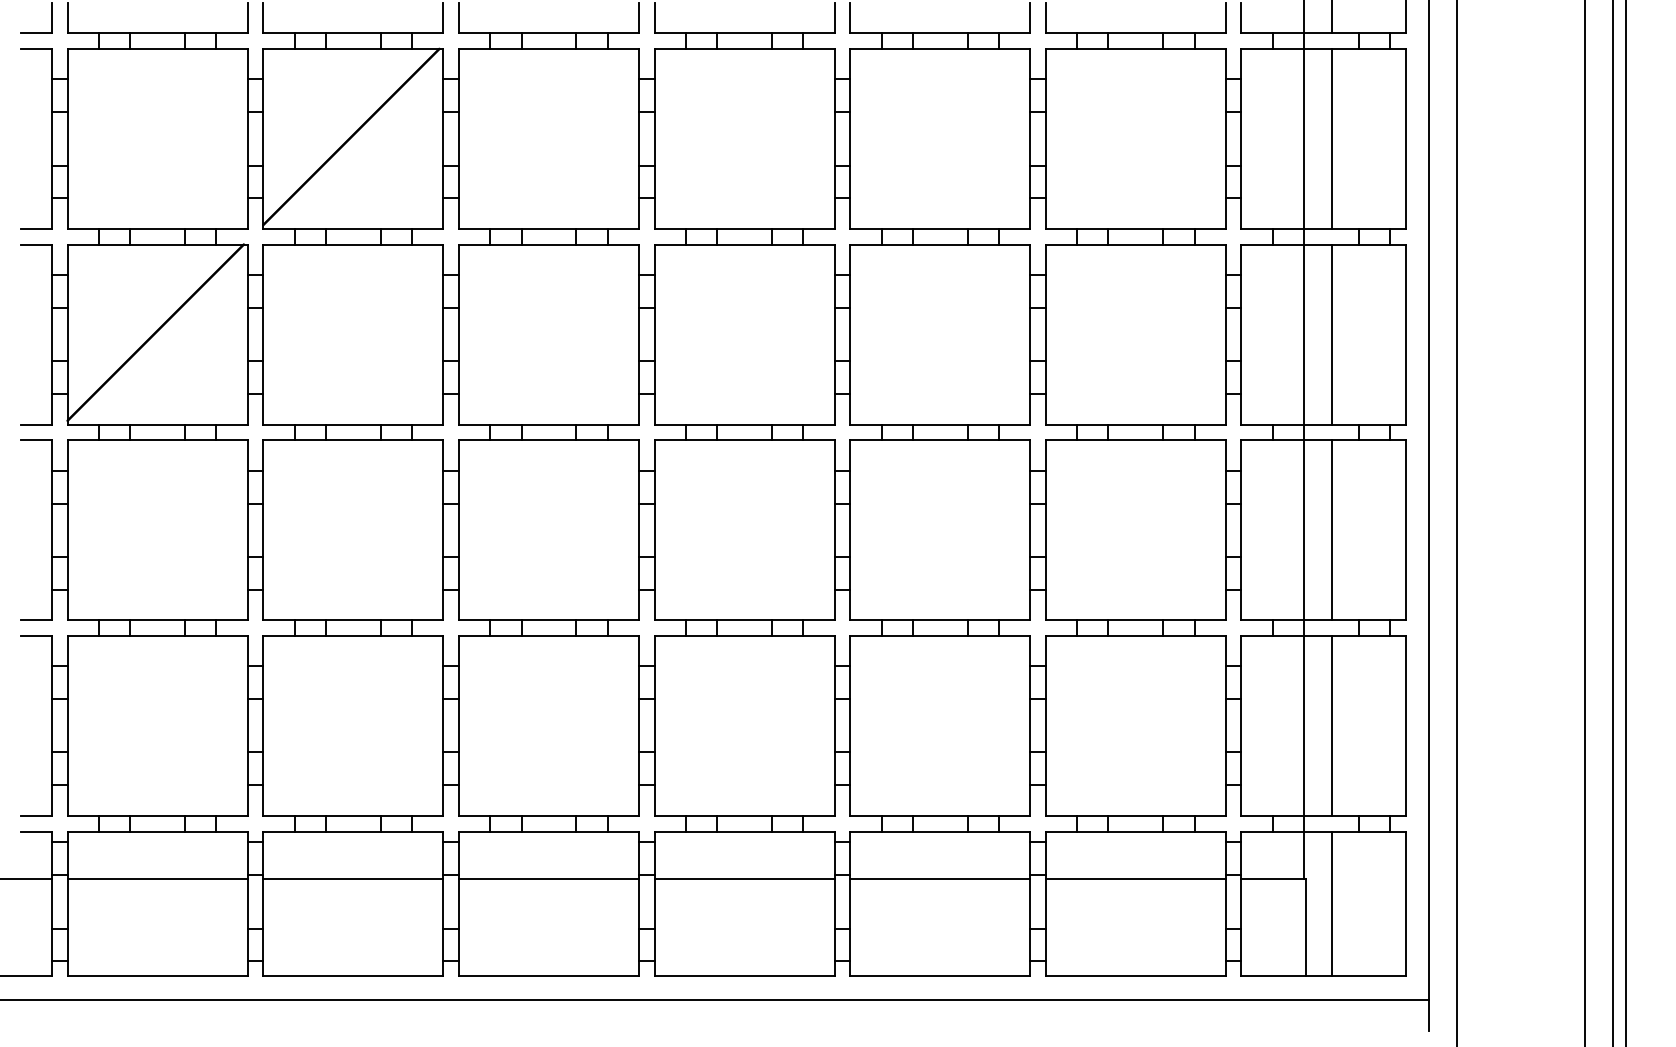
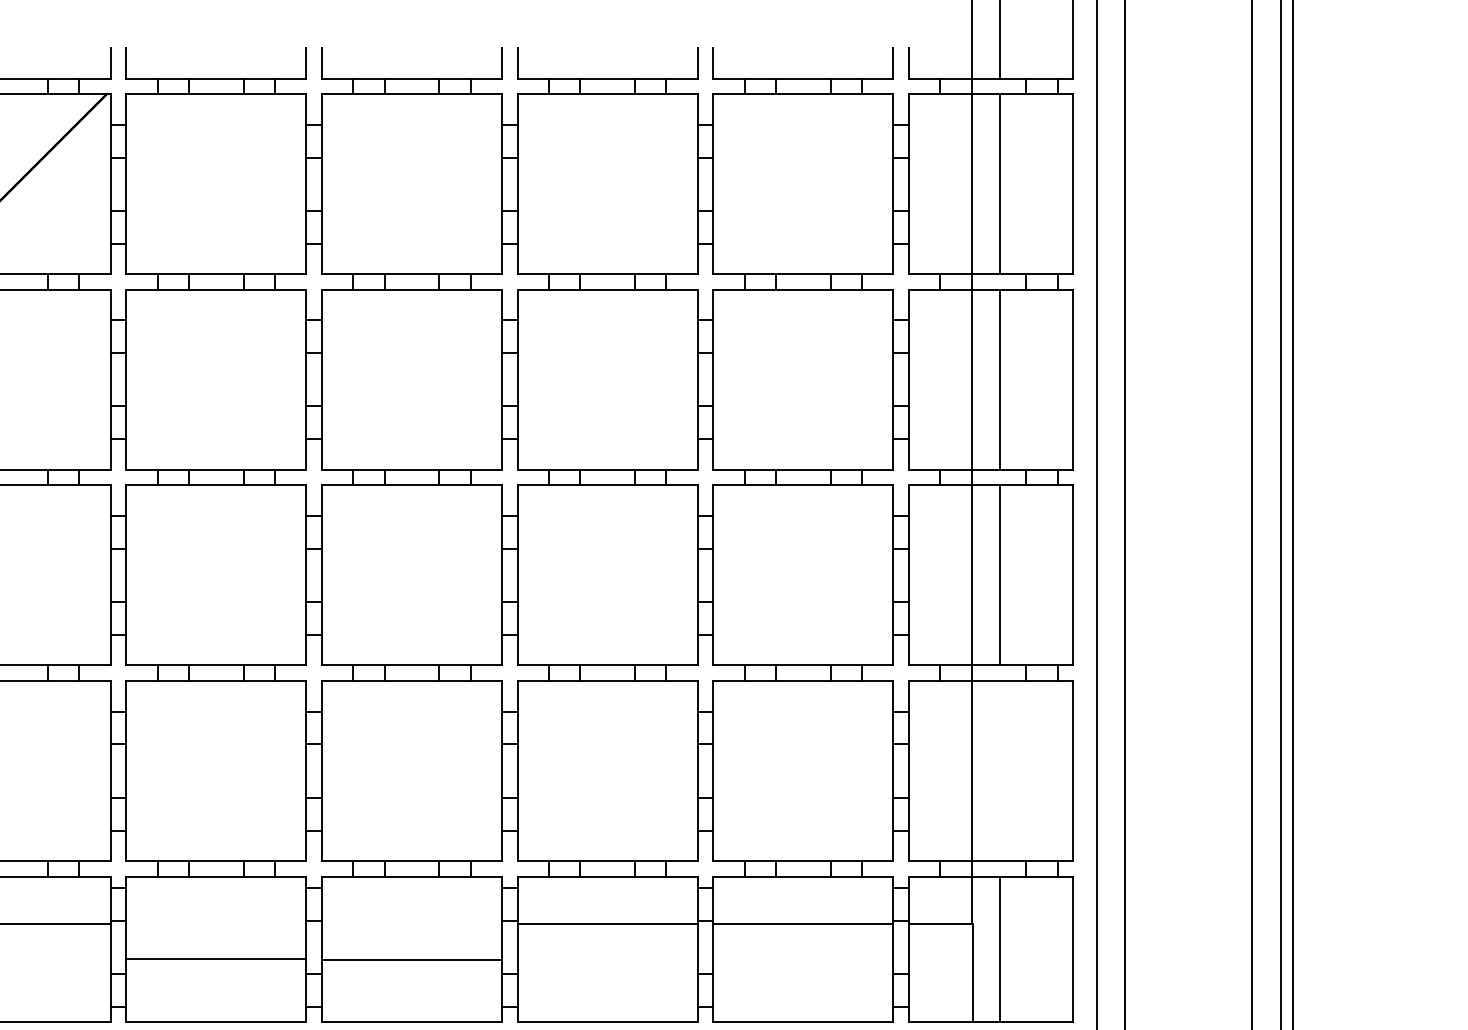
line: (1332, 725) -> (999, 770), removed
line: (548, 879) -> (215, 959), moved
line: (744, 879) -> (411, 960), moved

